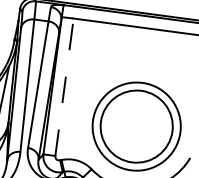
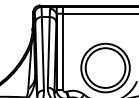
line: (65, 81) -> (63, 48), dashed -> solid

